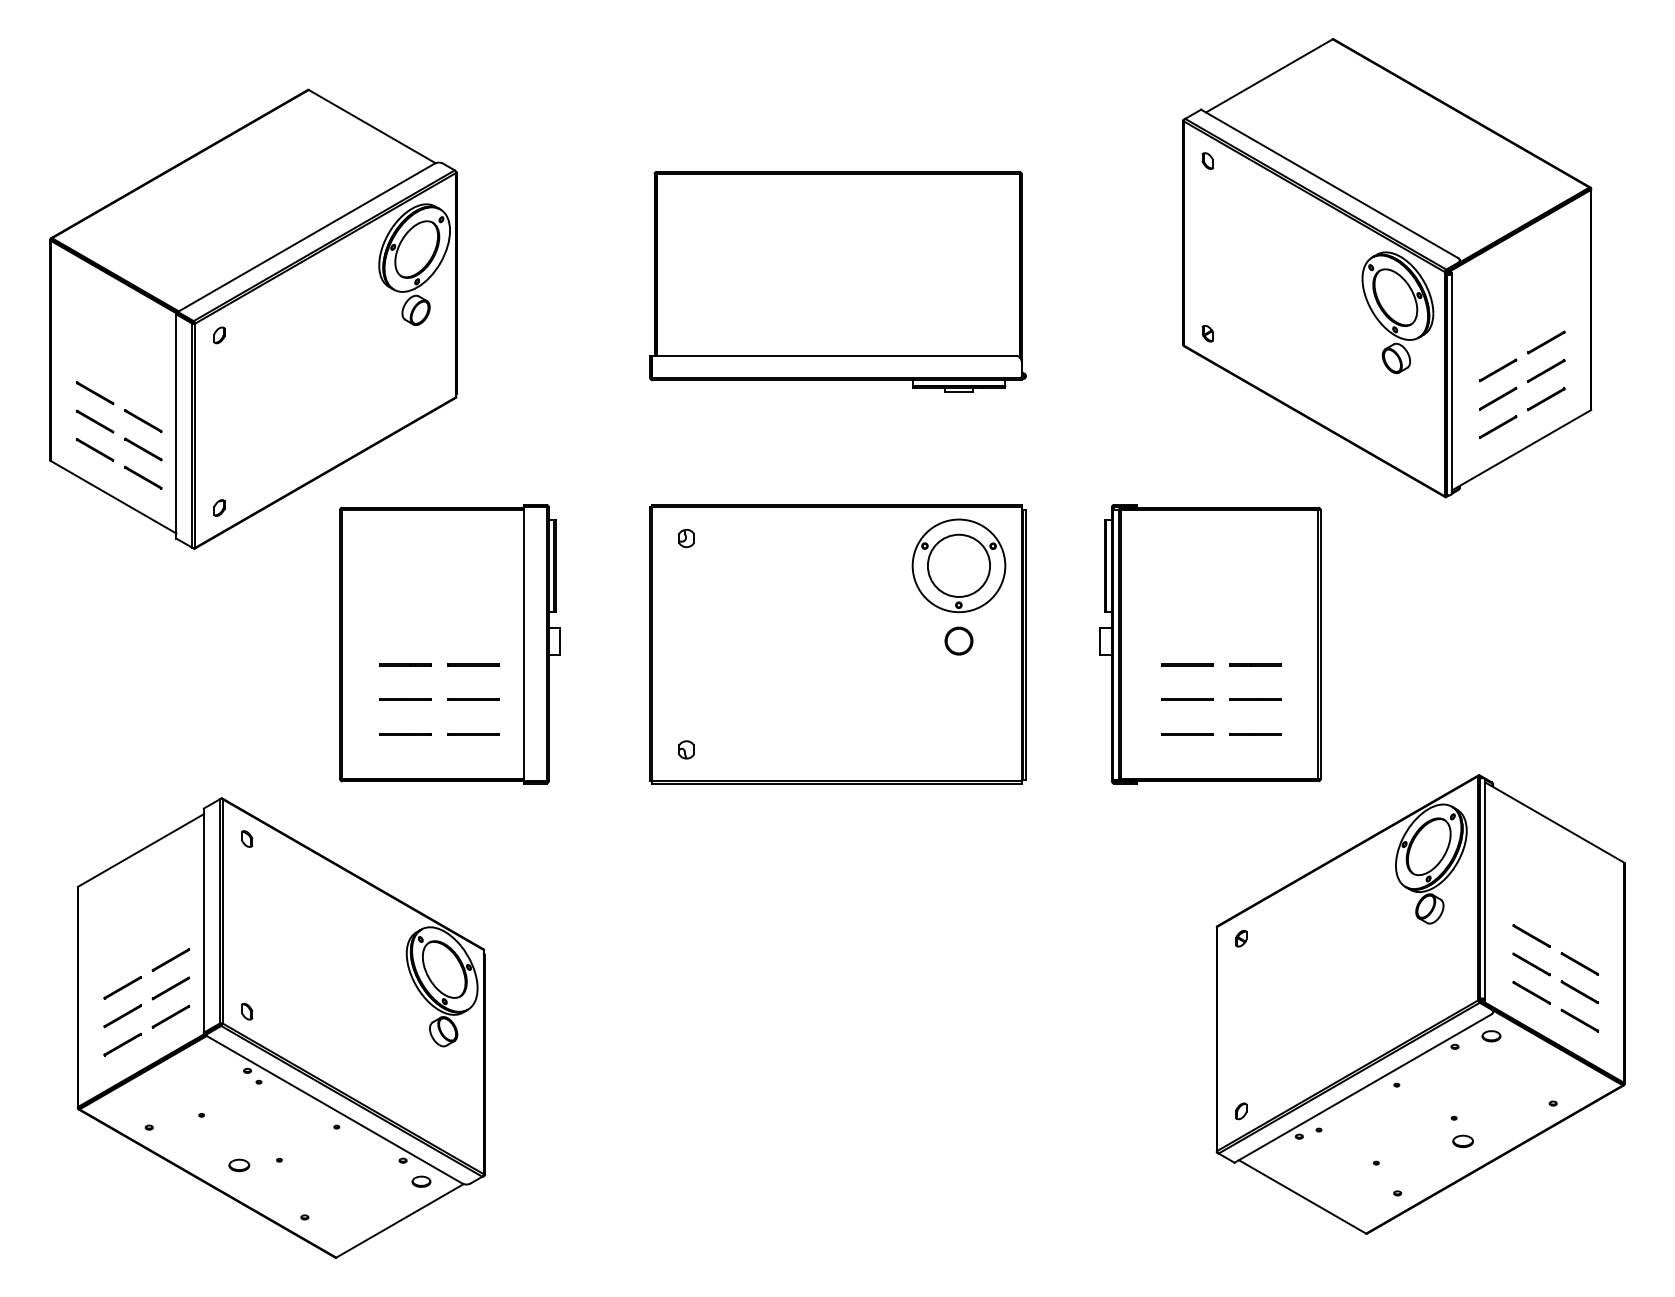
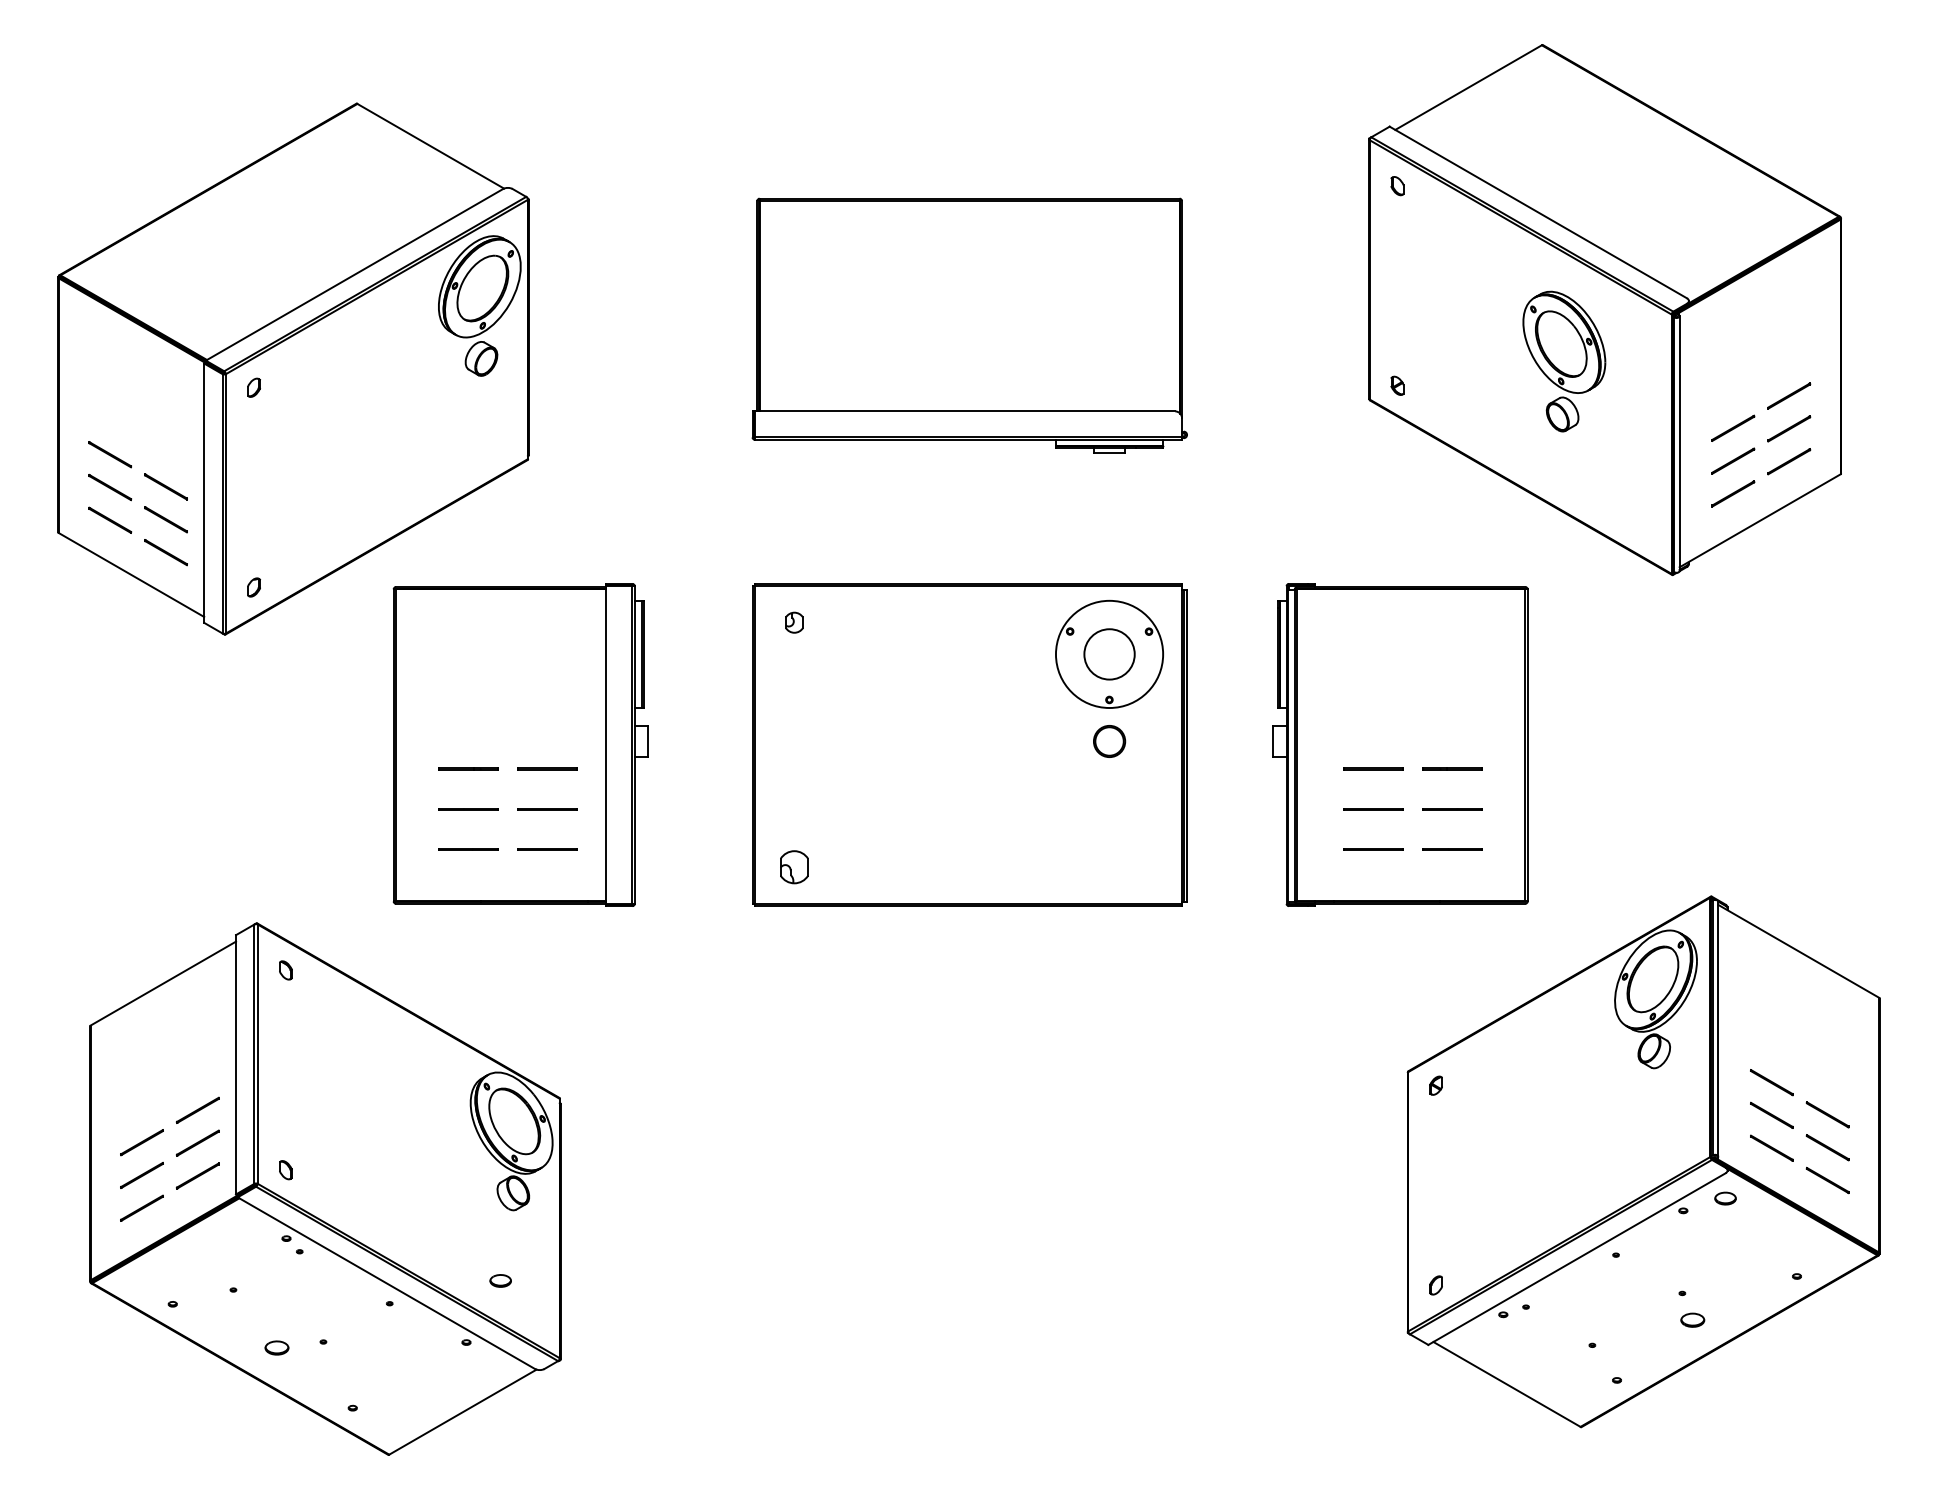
part: (1398, 312) -> (1564, 361), moved
circle: (958, 565) -> (1109, 654), size x0.7
part: (686, 750) -> (794, 867), size x1.6
part: (421, 1181) -> (500, 1280), moved

